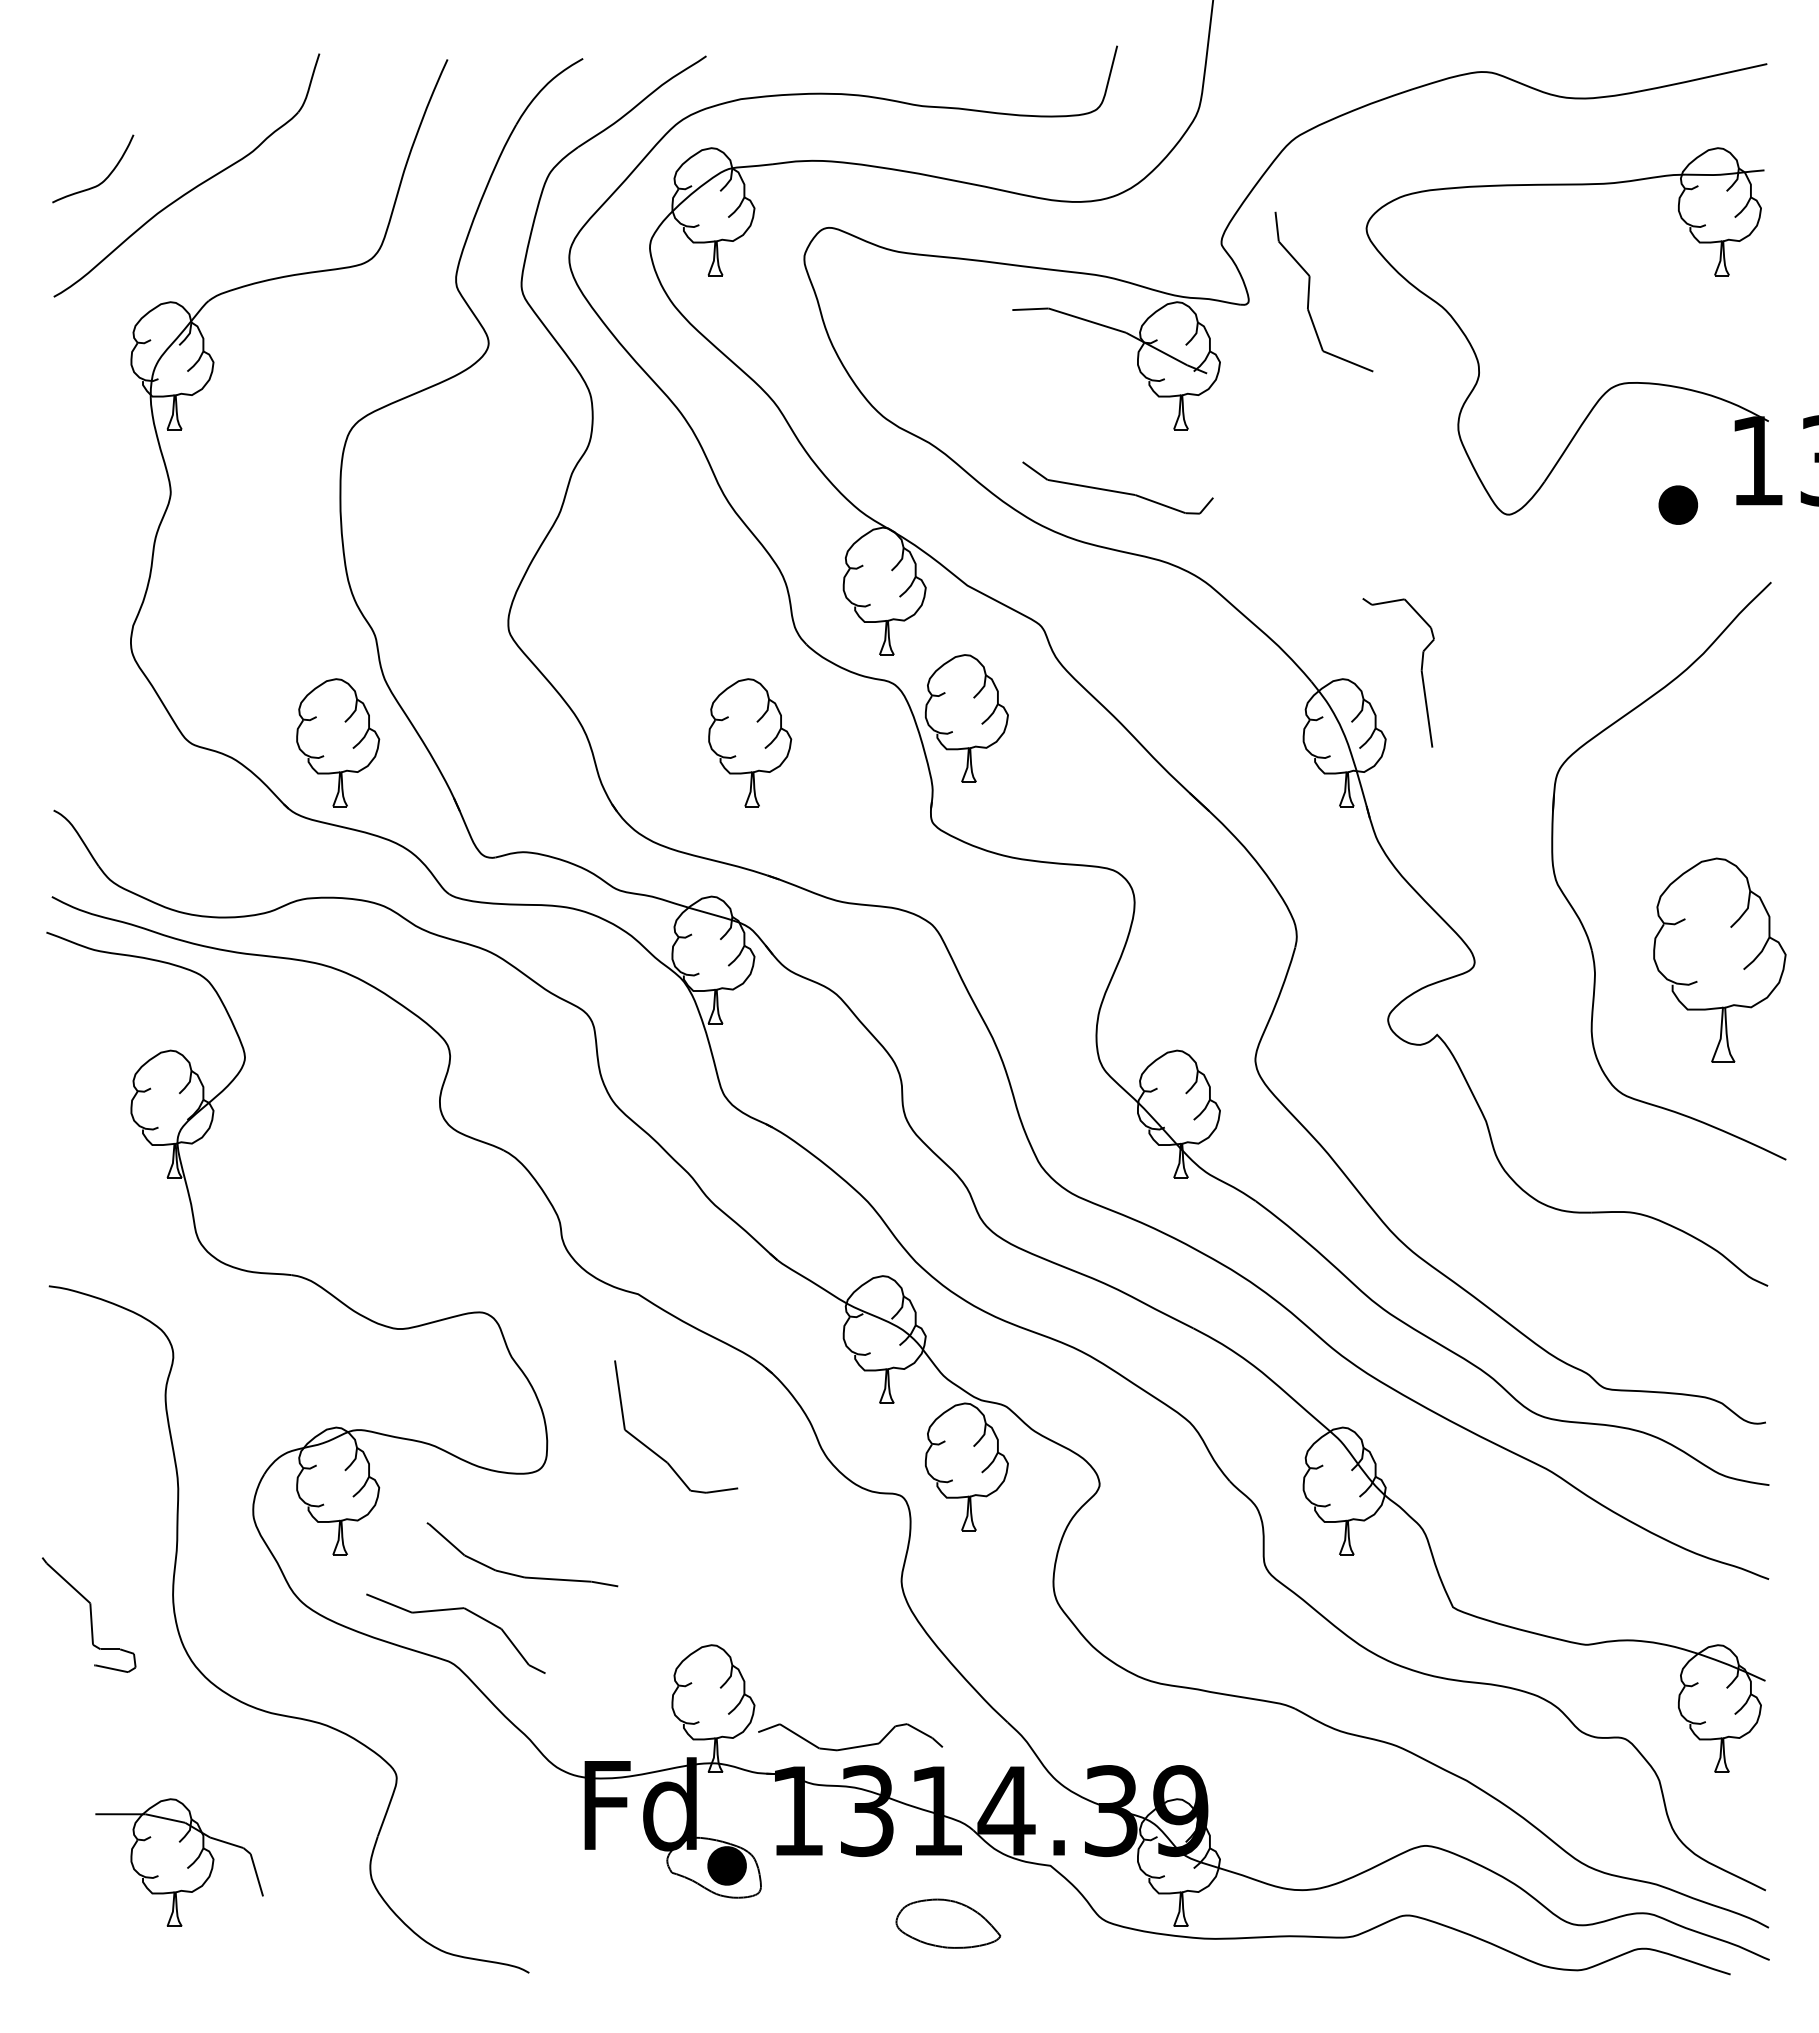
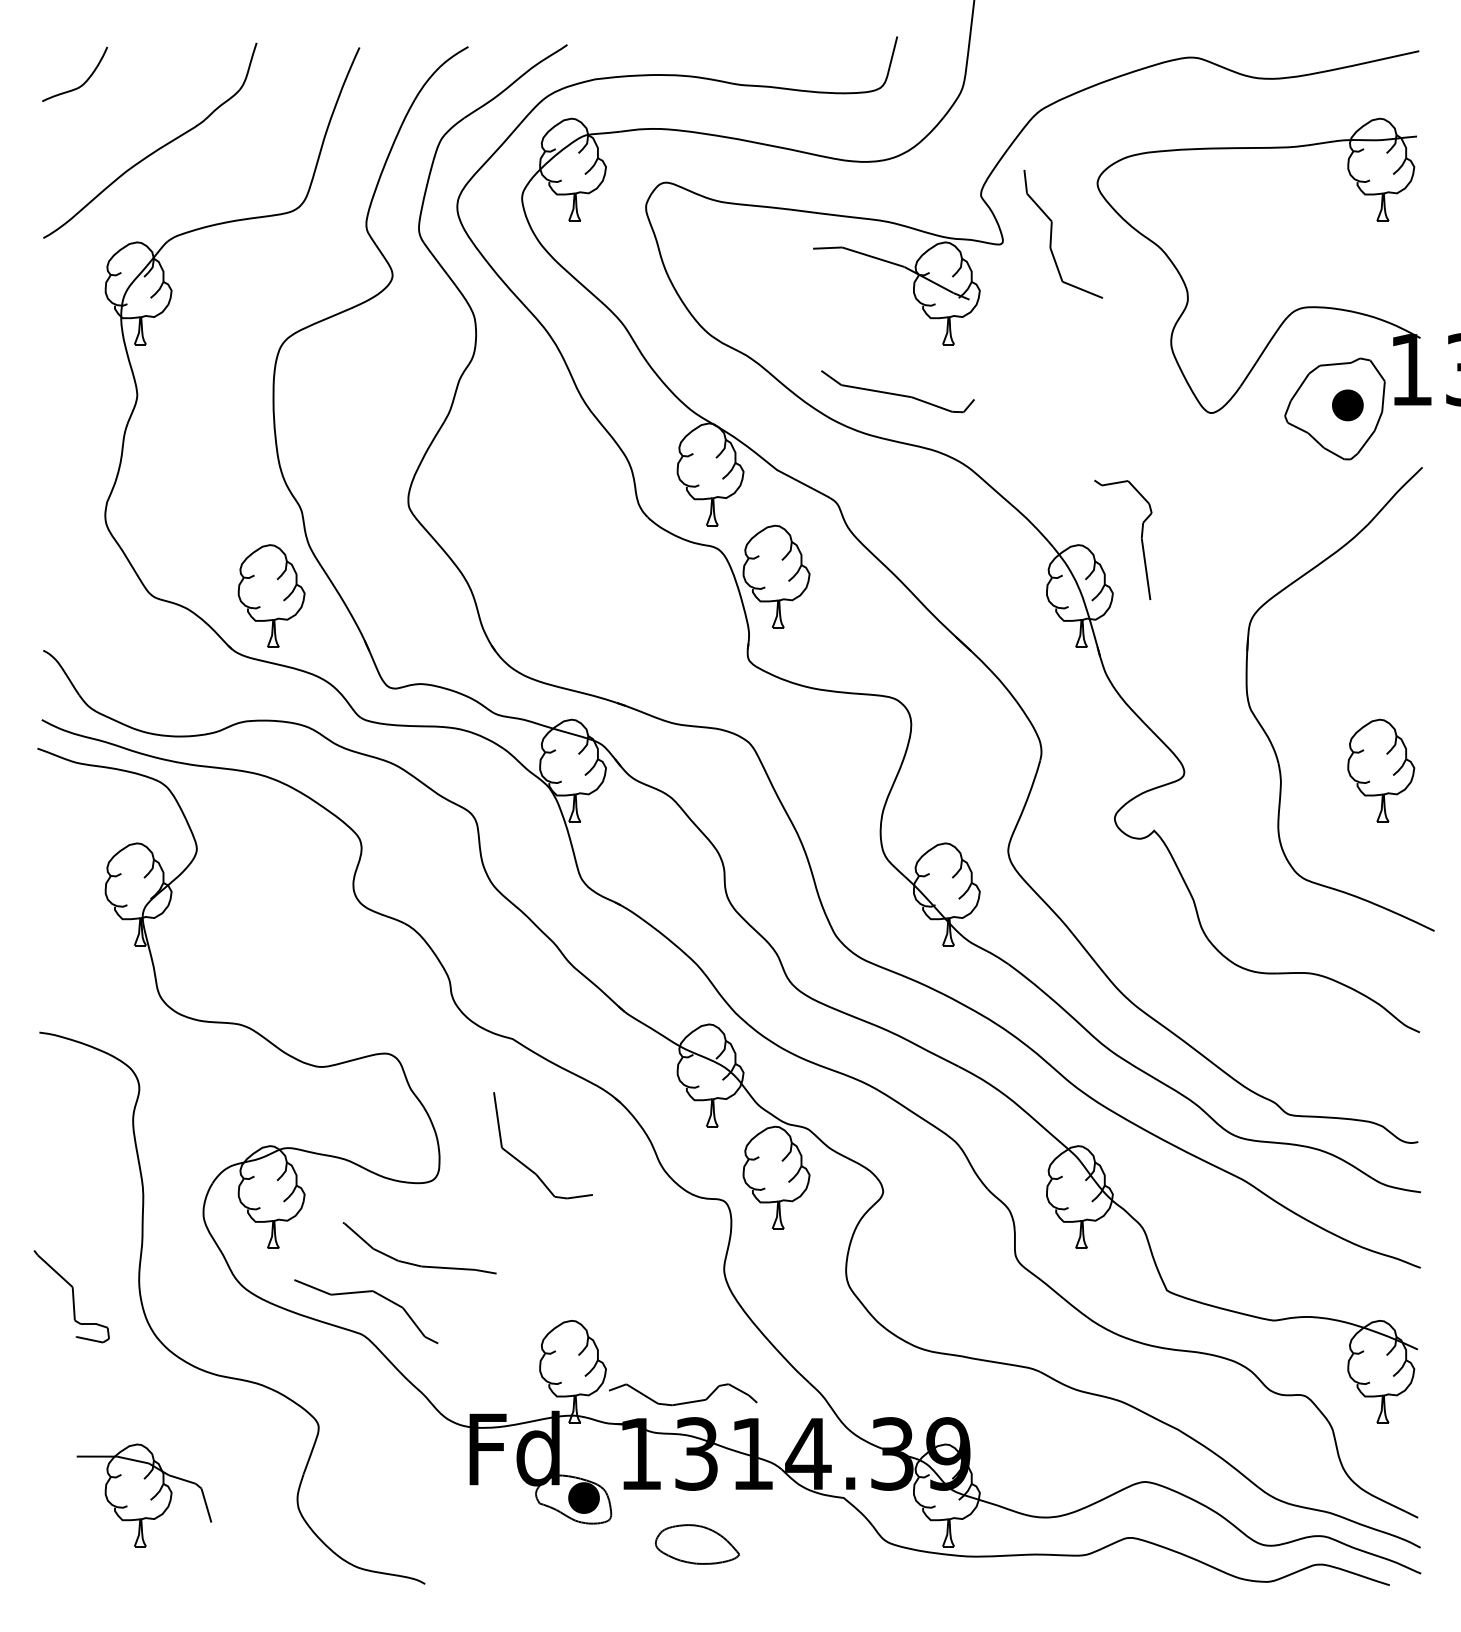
curve: (104, 179) -> (84, 82), moved
part: (1662, 509) -> (1335, 408), added
part: (750, 742) -> (602, 595), removed
part: (1719, 959) -> (1380, 770), size x0.62
part: (948, 1923) -> (697, 1544), moved

